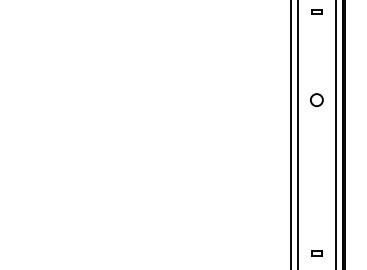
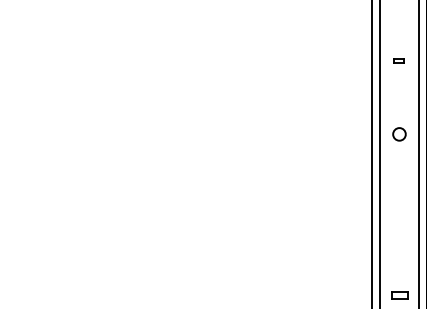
part: (315, 11) -> (398, 60), moved
part: (315, 252) -> (398, 294), size x1.6

